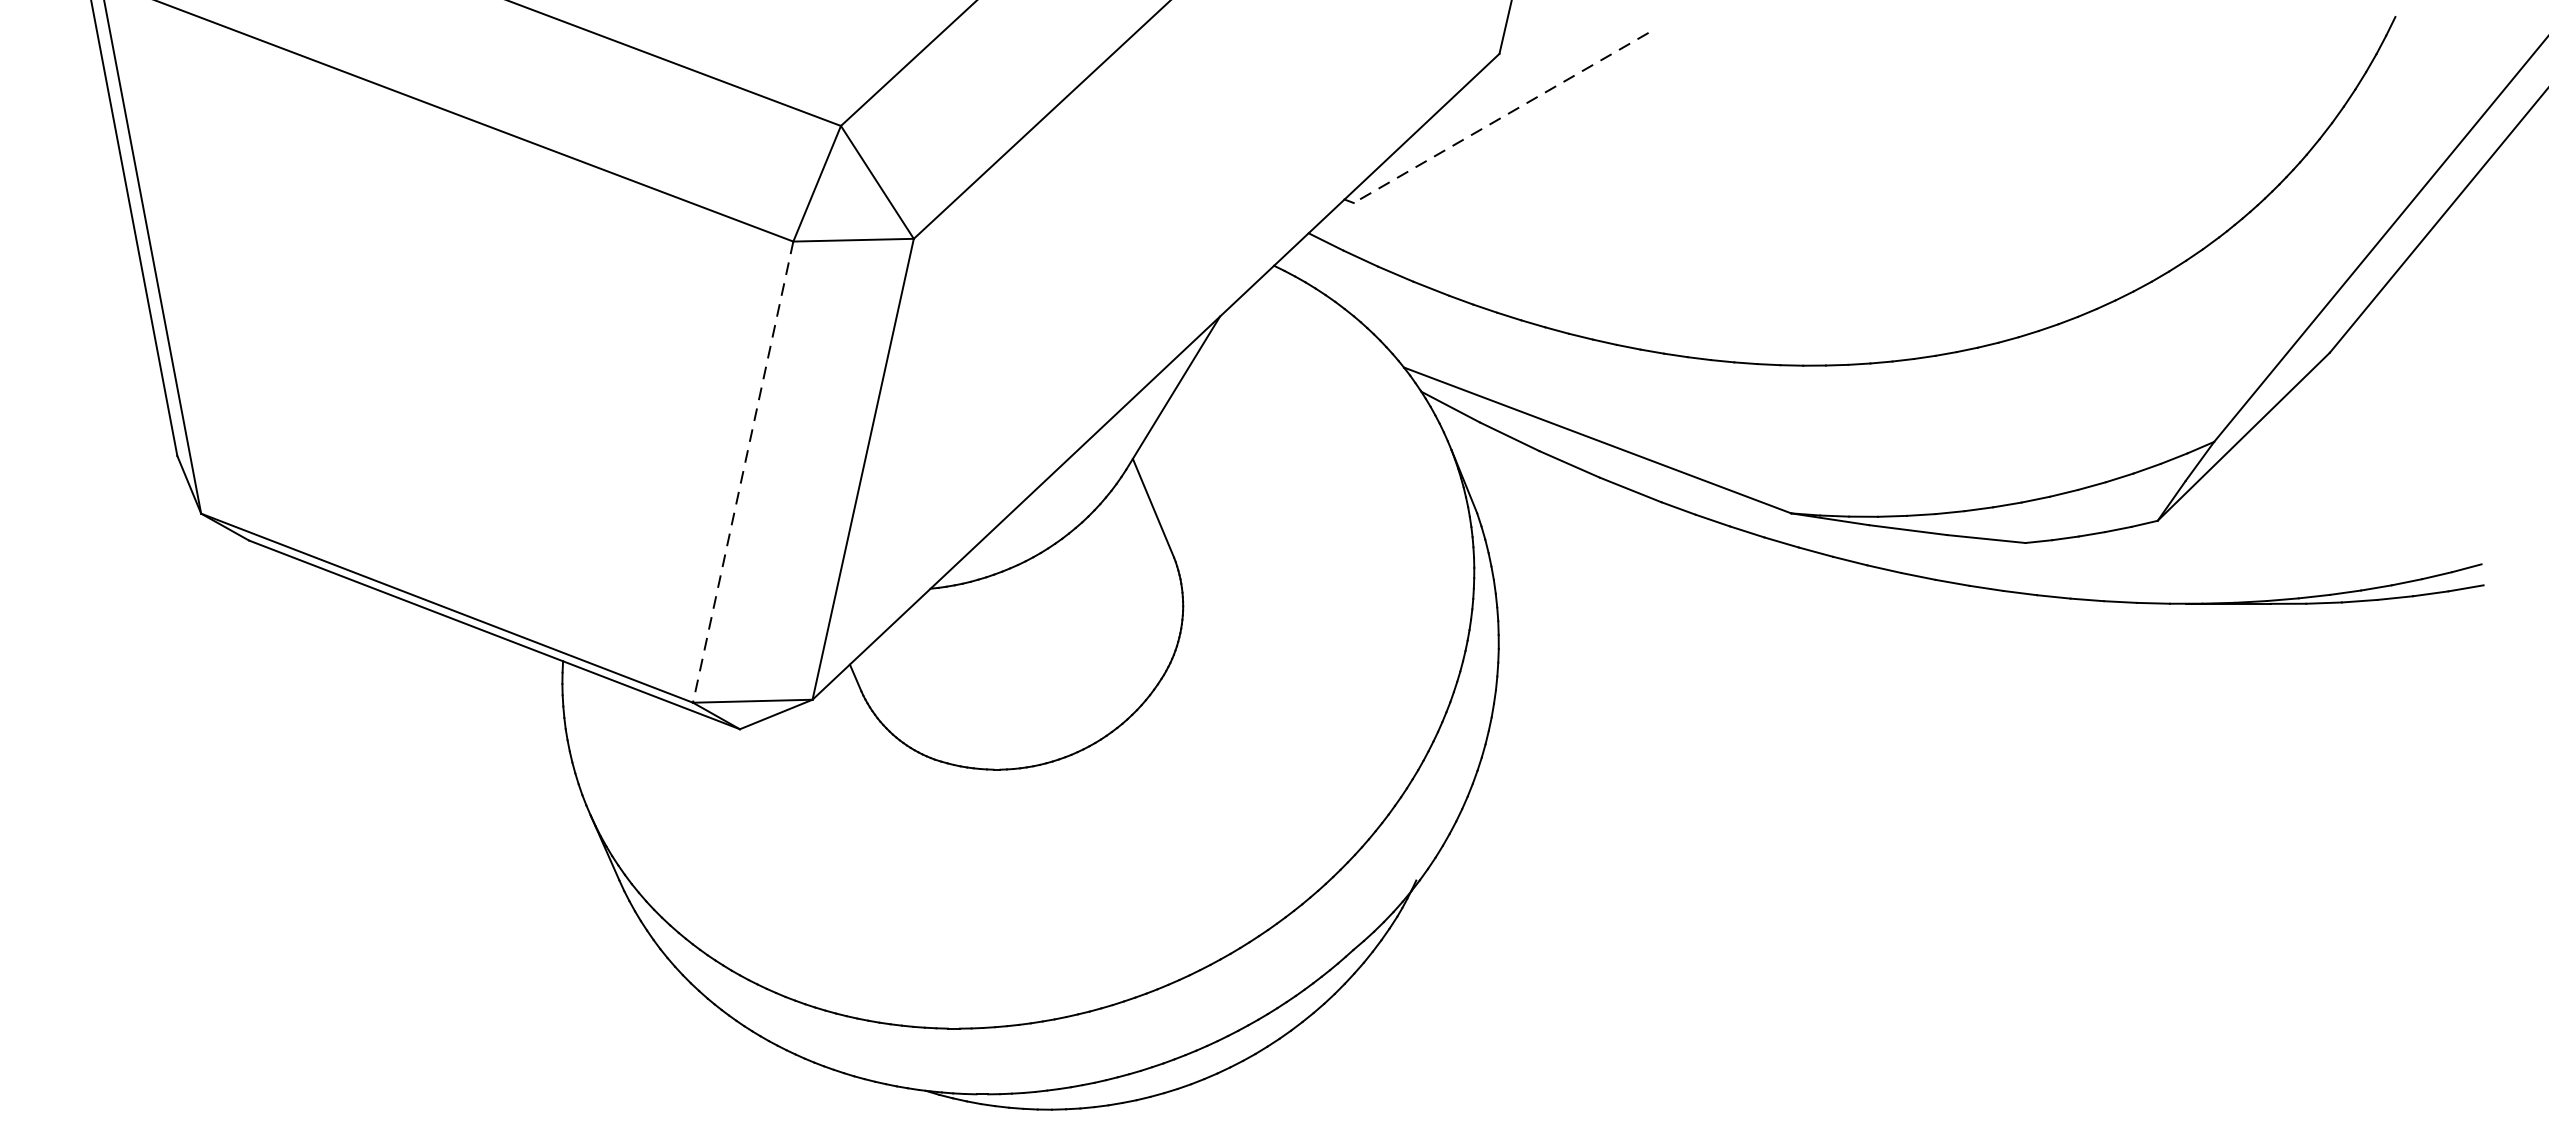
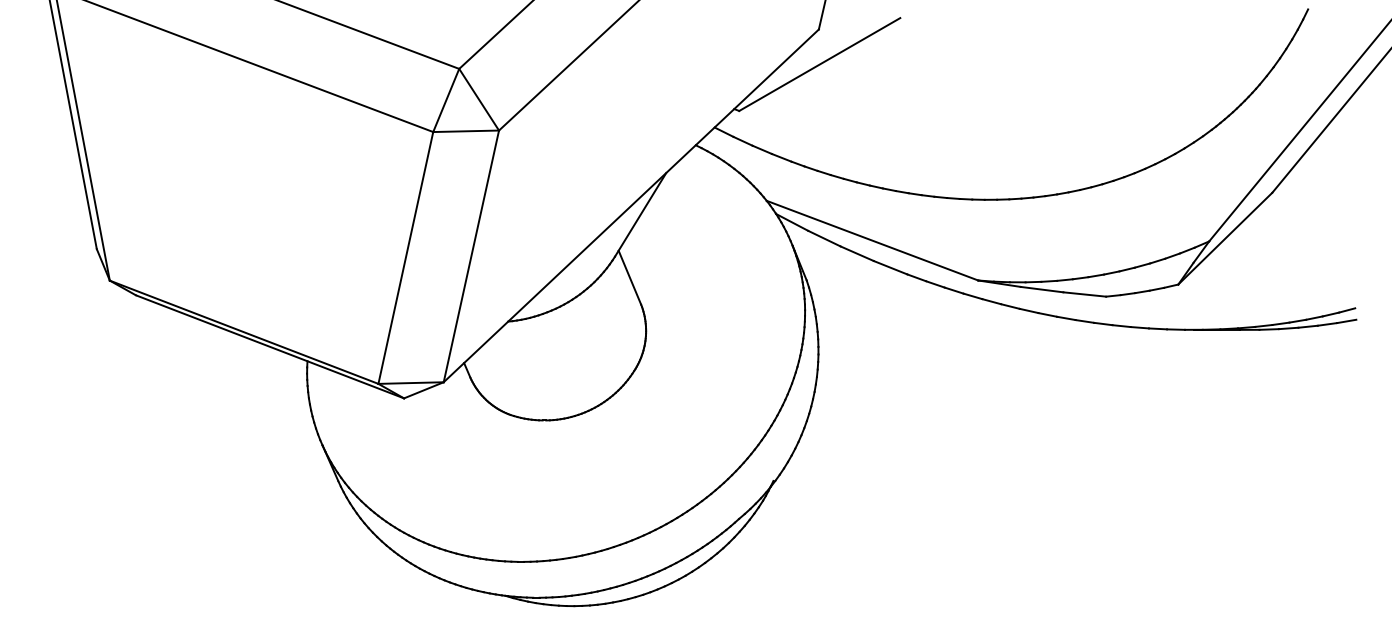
line: (1500, 117) -> (819, 64), dashed -> solid
line: (742, 471) -> (405, 257), dashed -> solid

